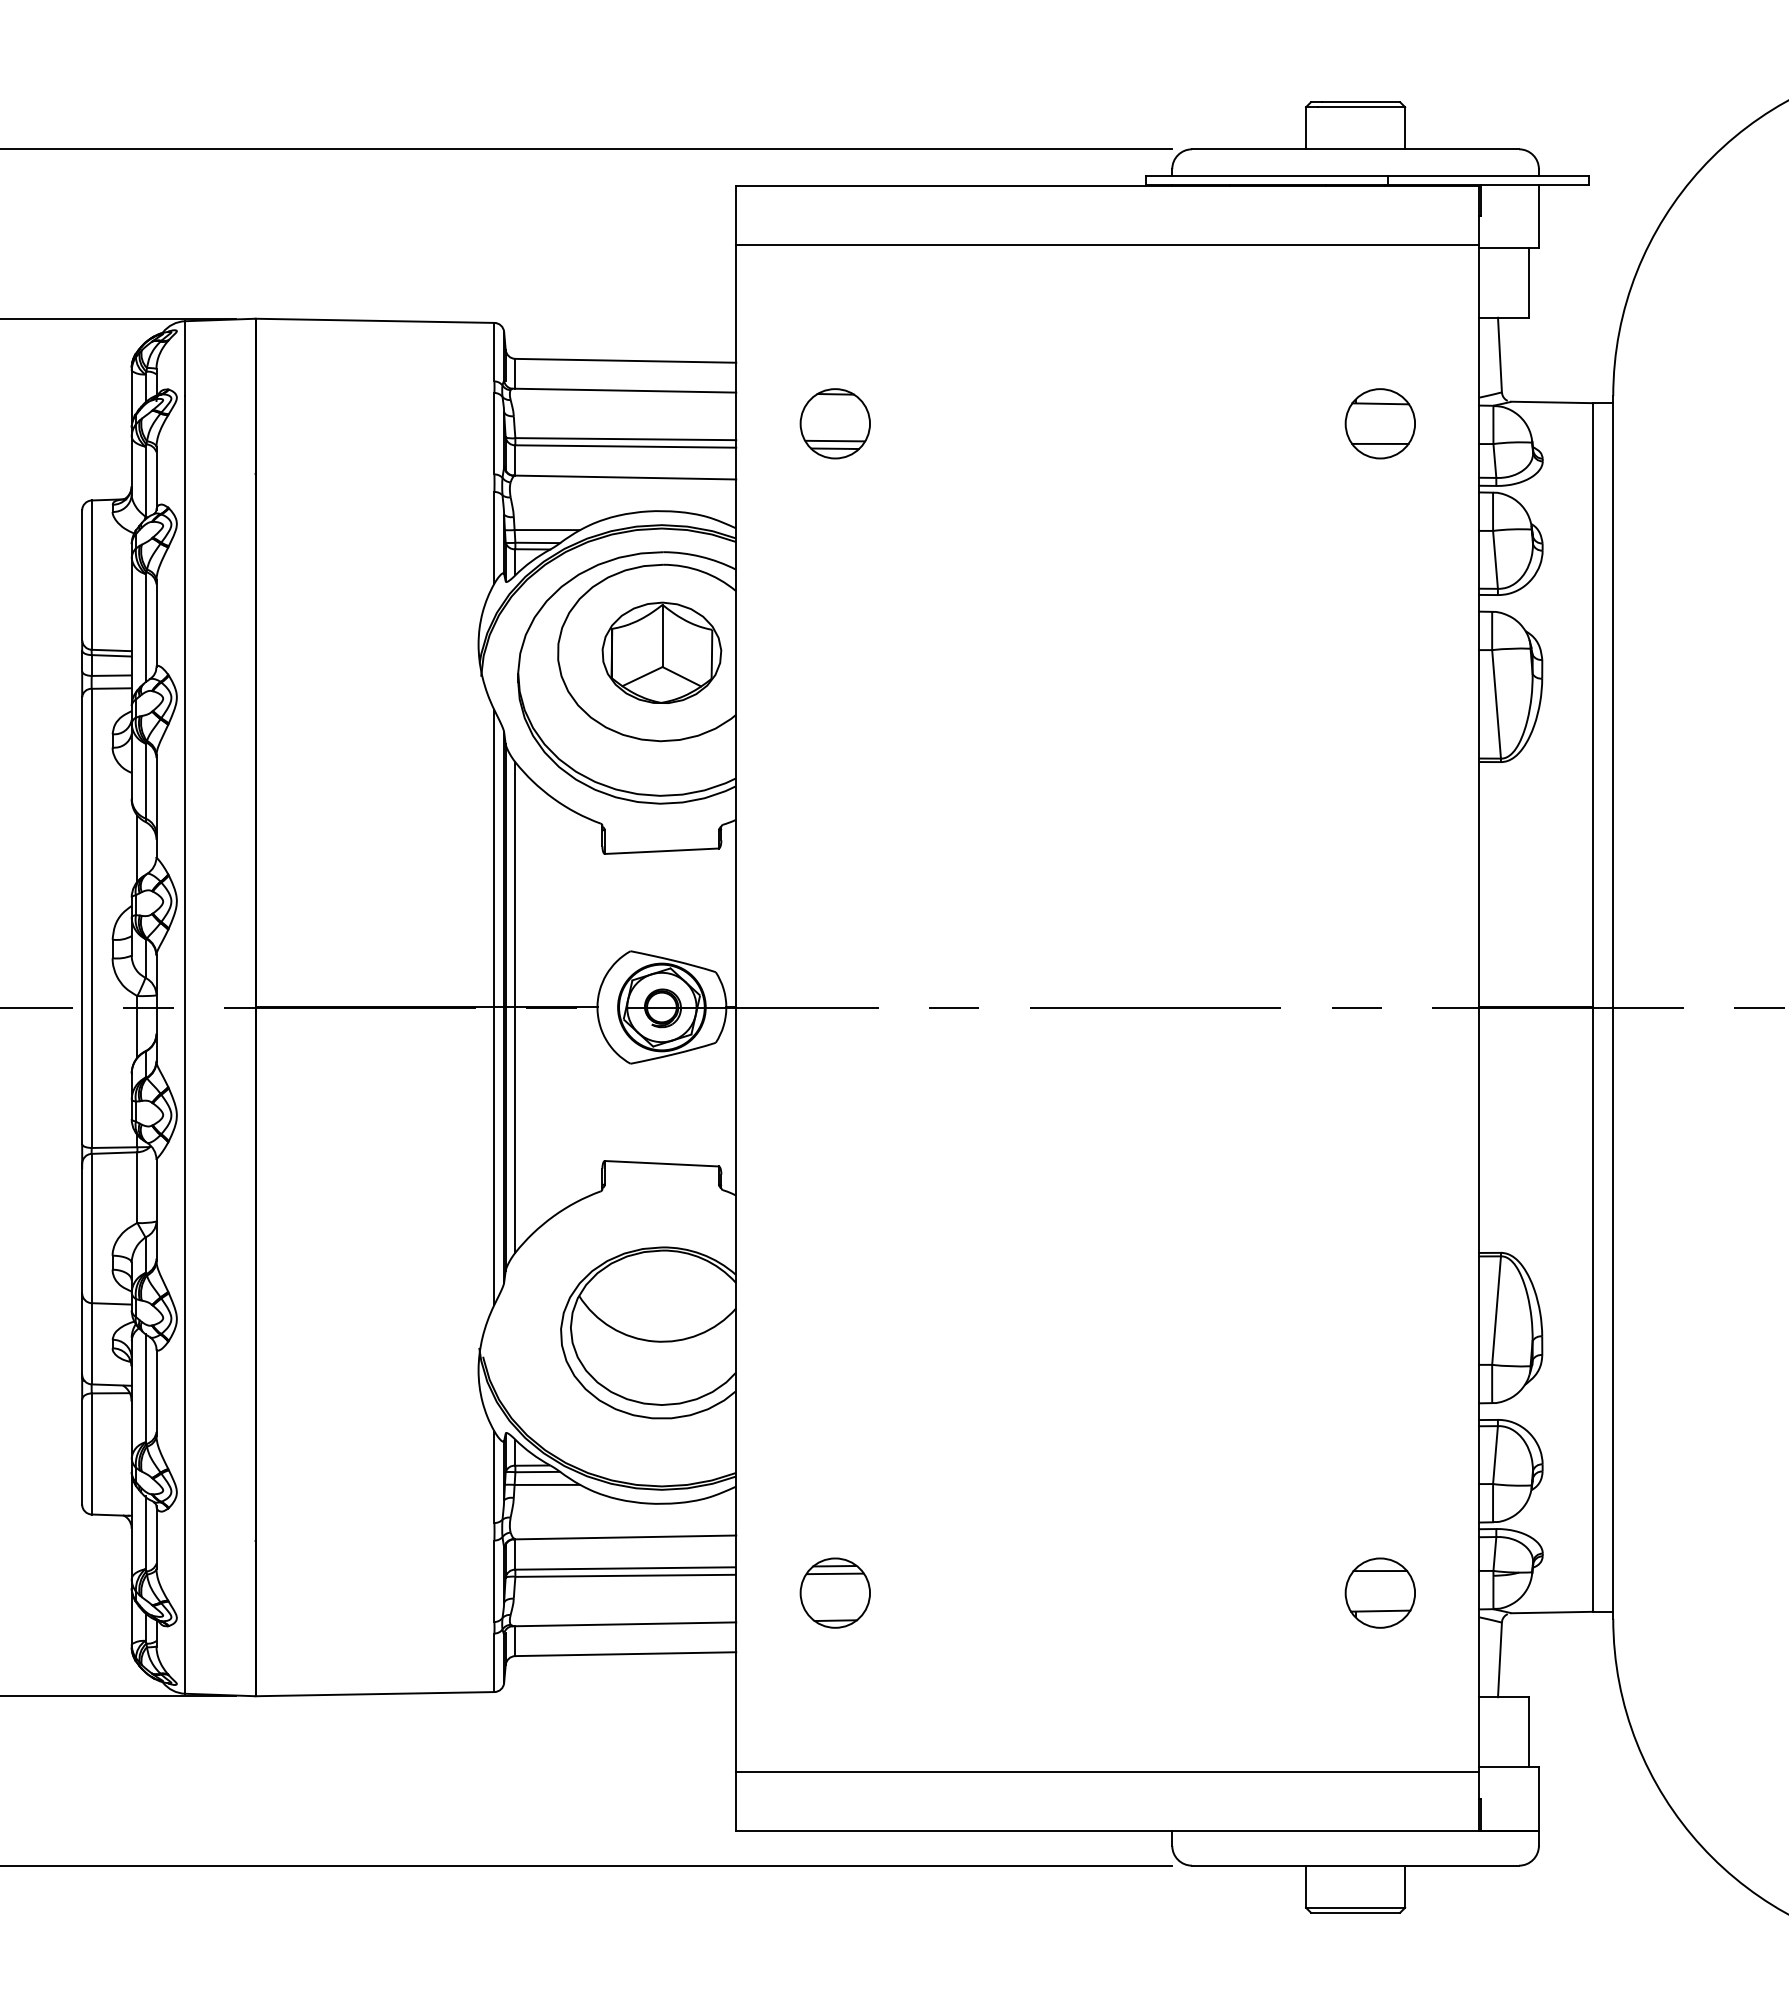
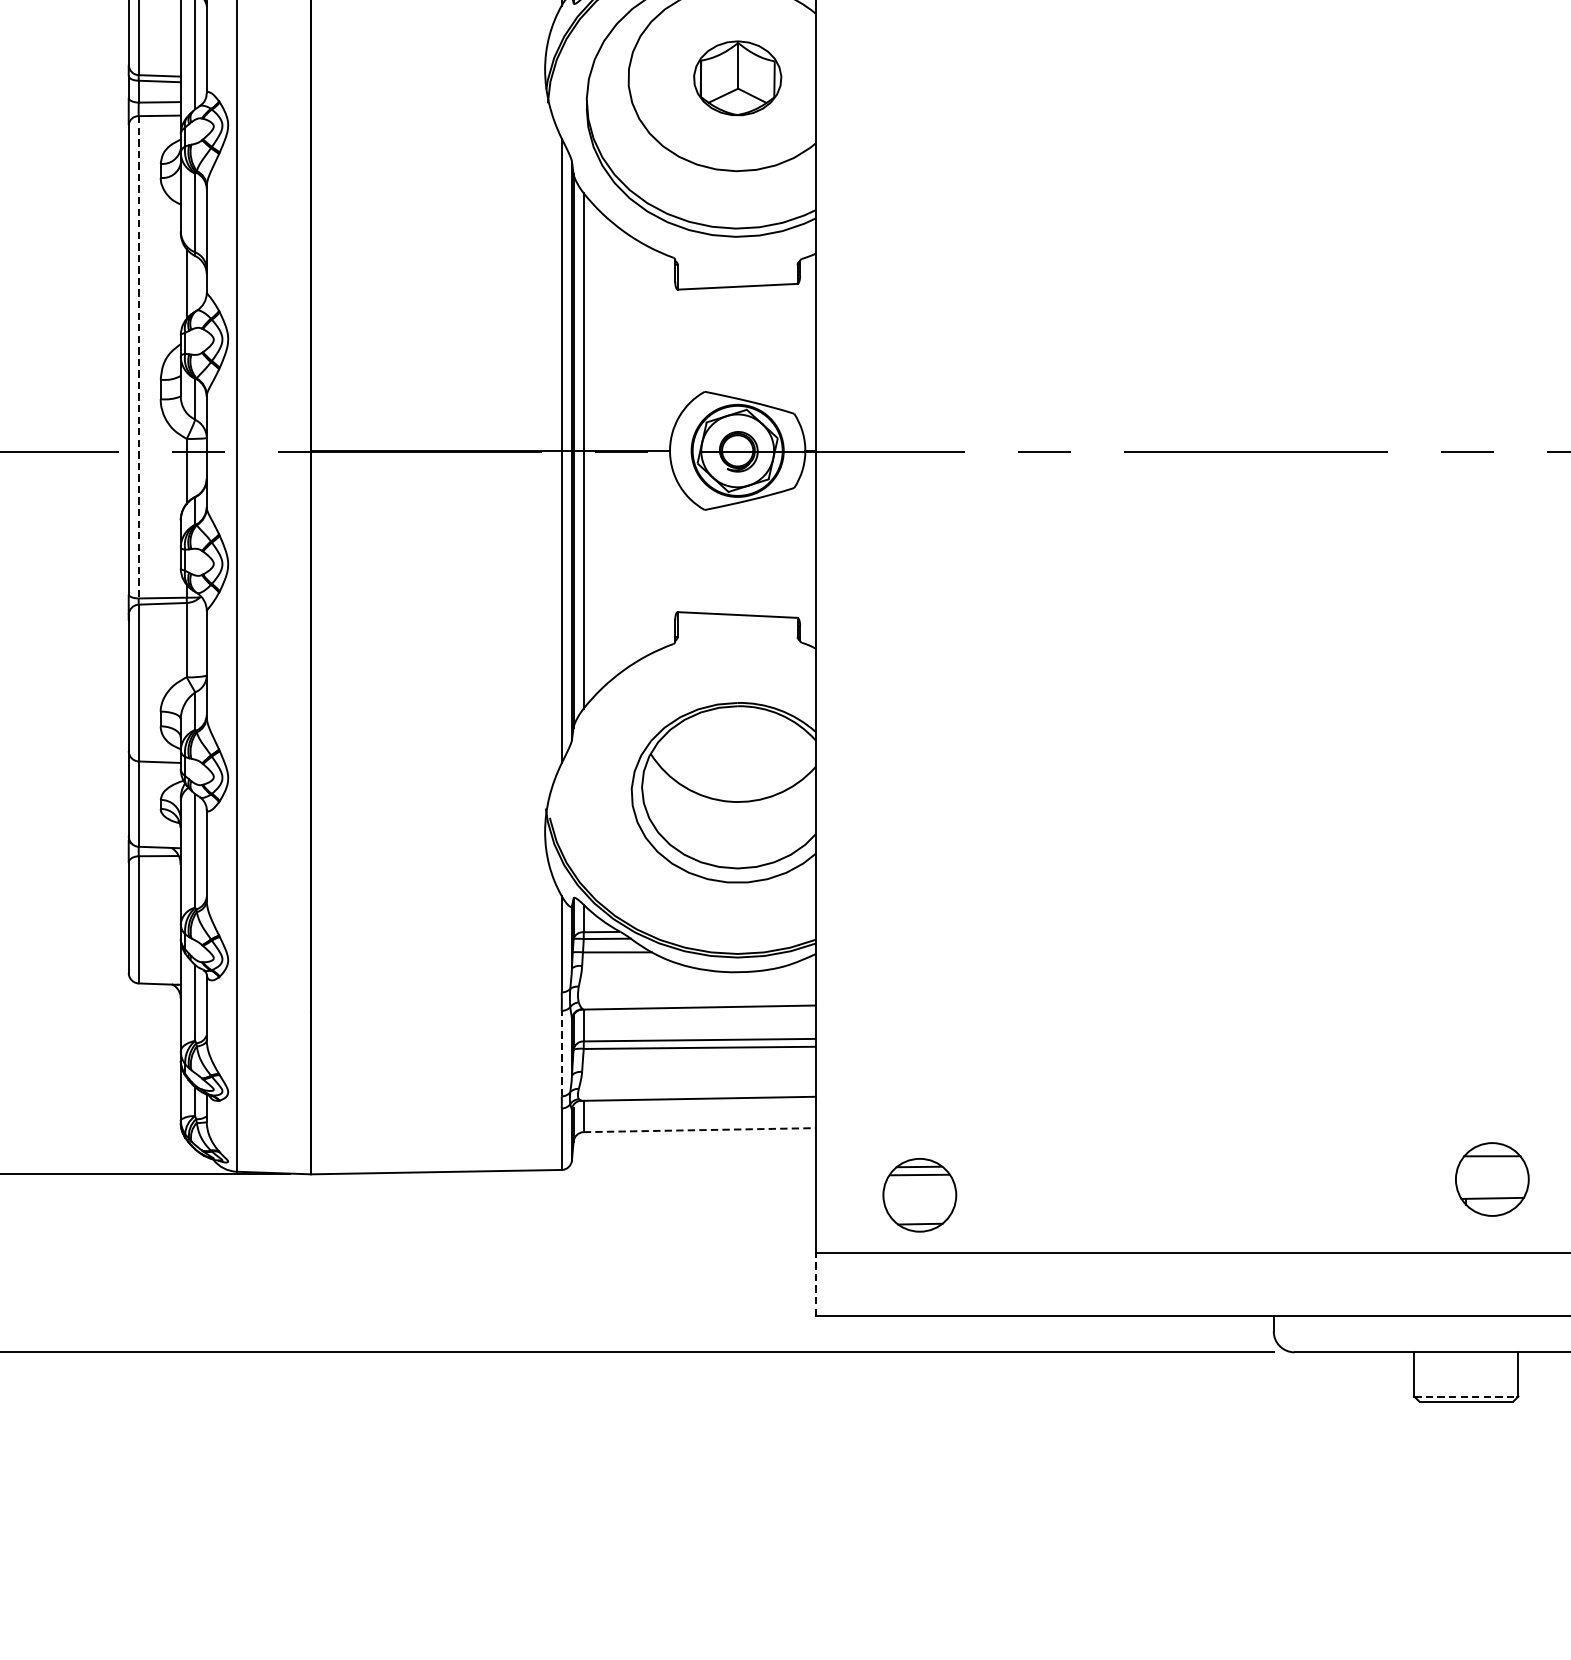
part: (661, 652) -> (737, 78), size x0.7
line: (91, 918) -> (138, 357), solid -> dashed
line: (494, 1581) -> (561, 1053), solid -> dashed
part: (834, 1592) -> (918, 1194), moved
part: (1379, 1592) -> (1491, 1178), moved
line: (626, 1654) -> (700, 1130), solid -> dashed
line: (736, 1801) -> (816, 1284), solid -> dashed
line: (1355, 1907) -> (1466, 1396), solid -> dashed

